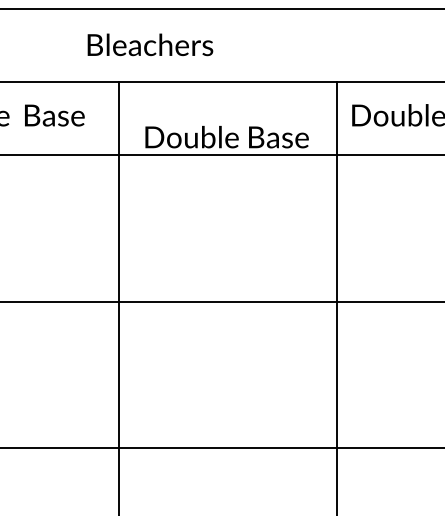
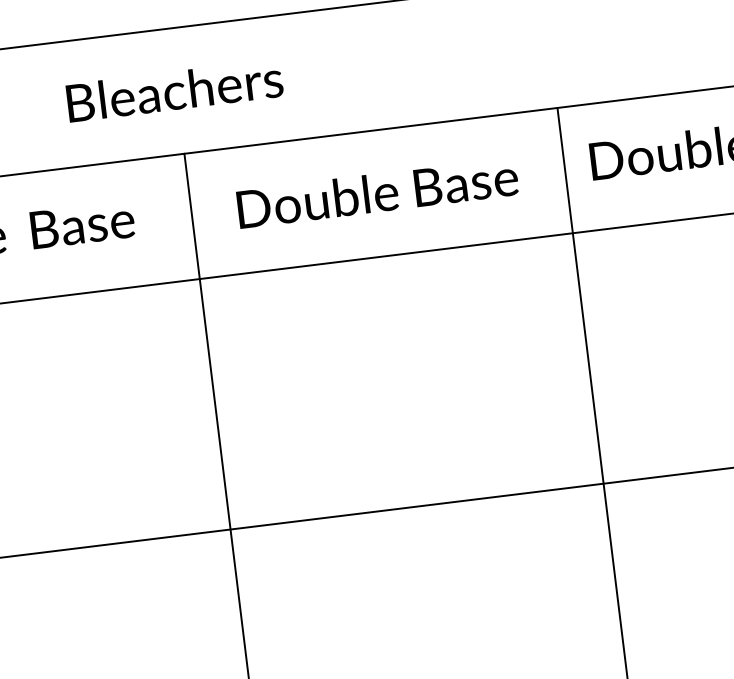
text: (150, 44) -> (174, 90), moved
text: (226, 137) -> (376, 193), moved

